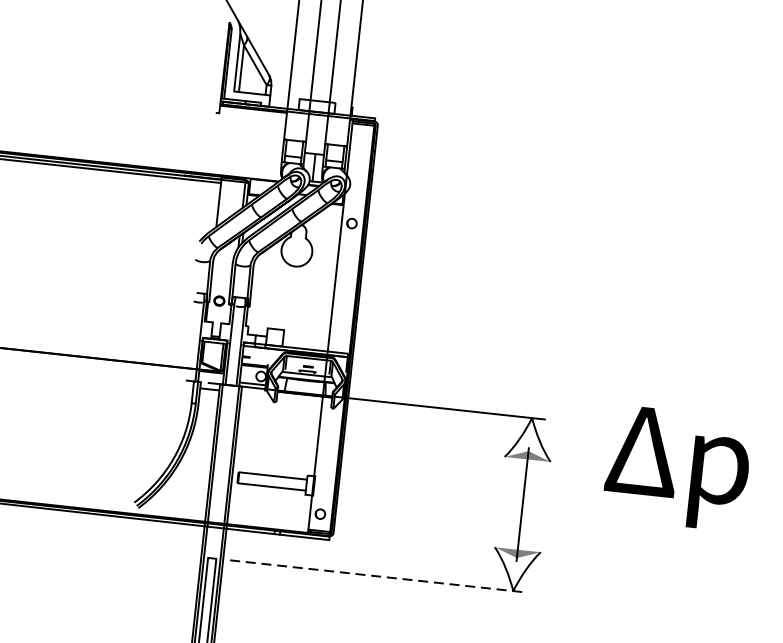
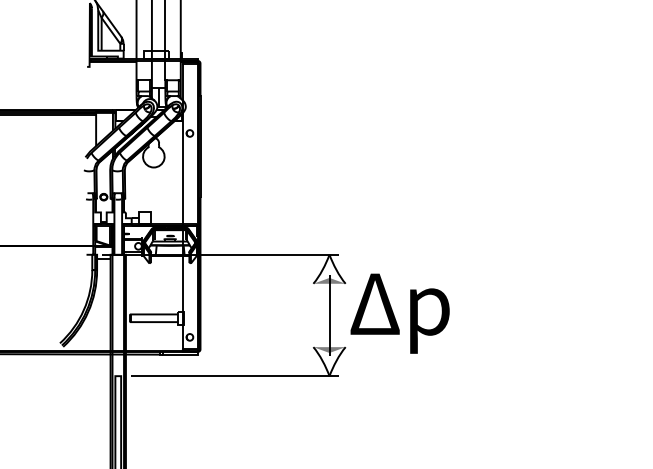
text: (676, 468) -> (399, 313), moved
line: (379, 577) -> (235, 376), dashed -> solid

